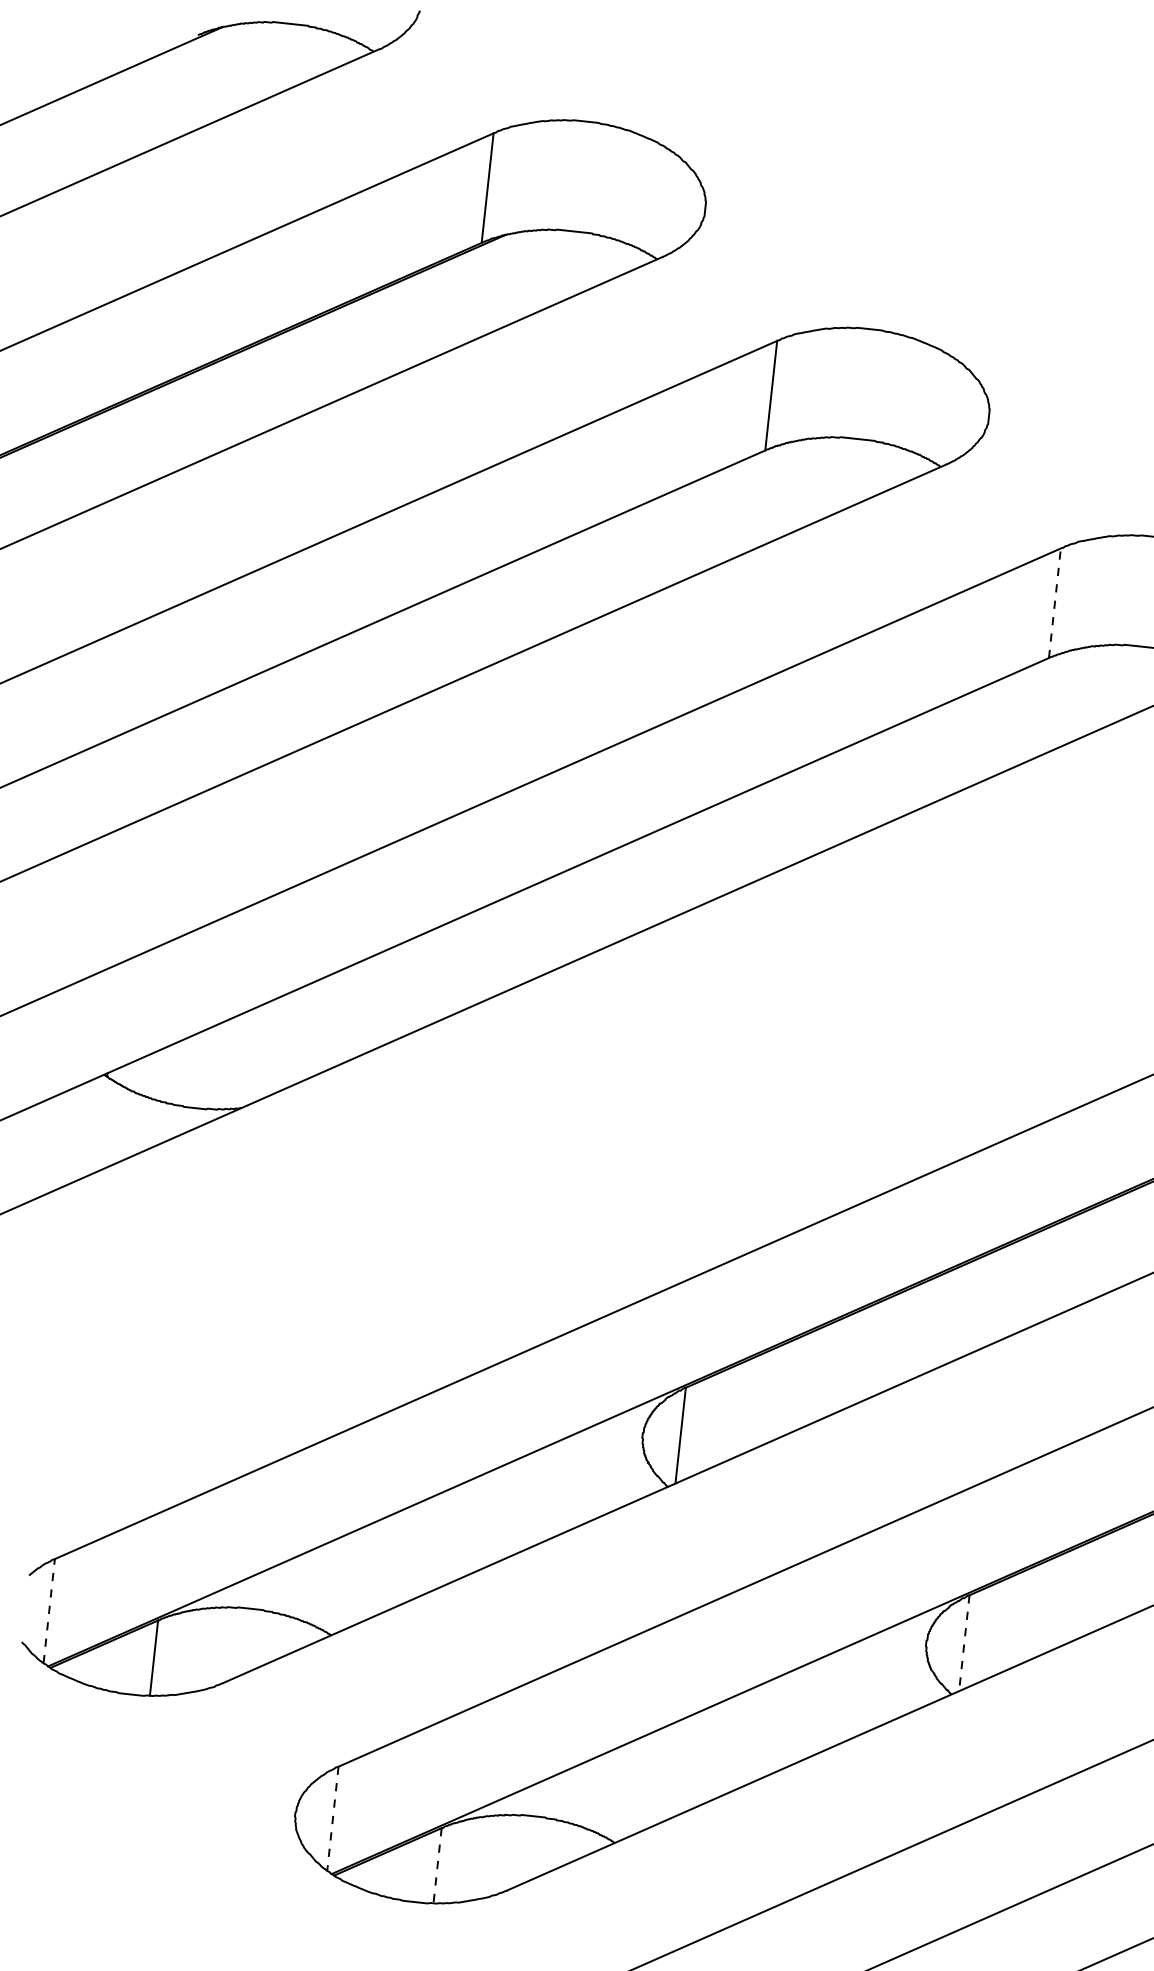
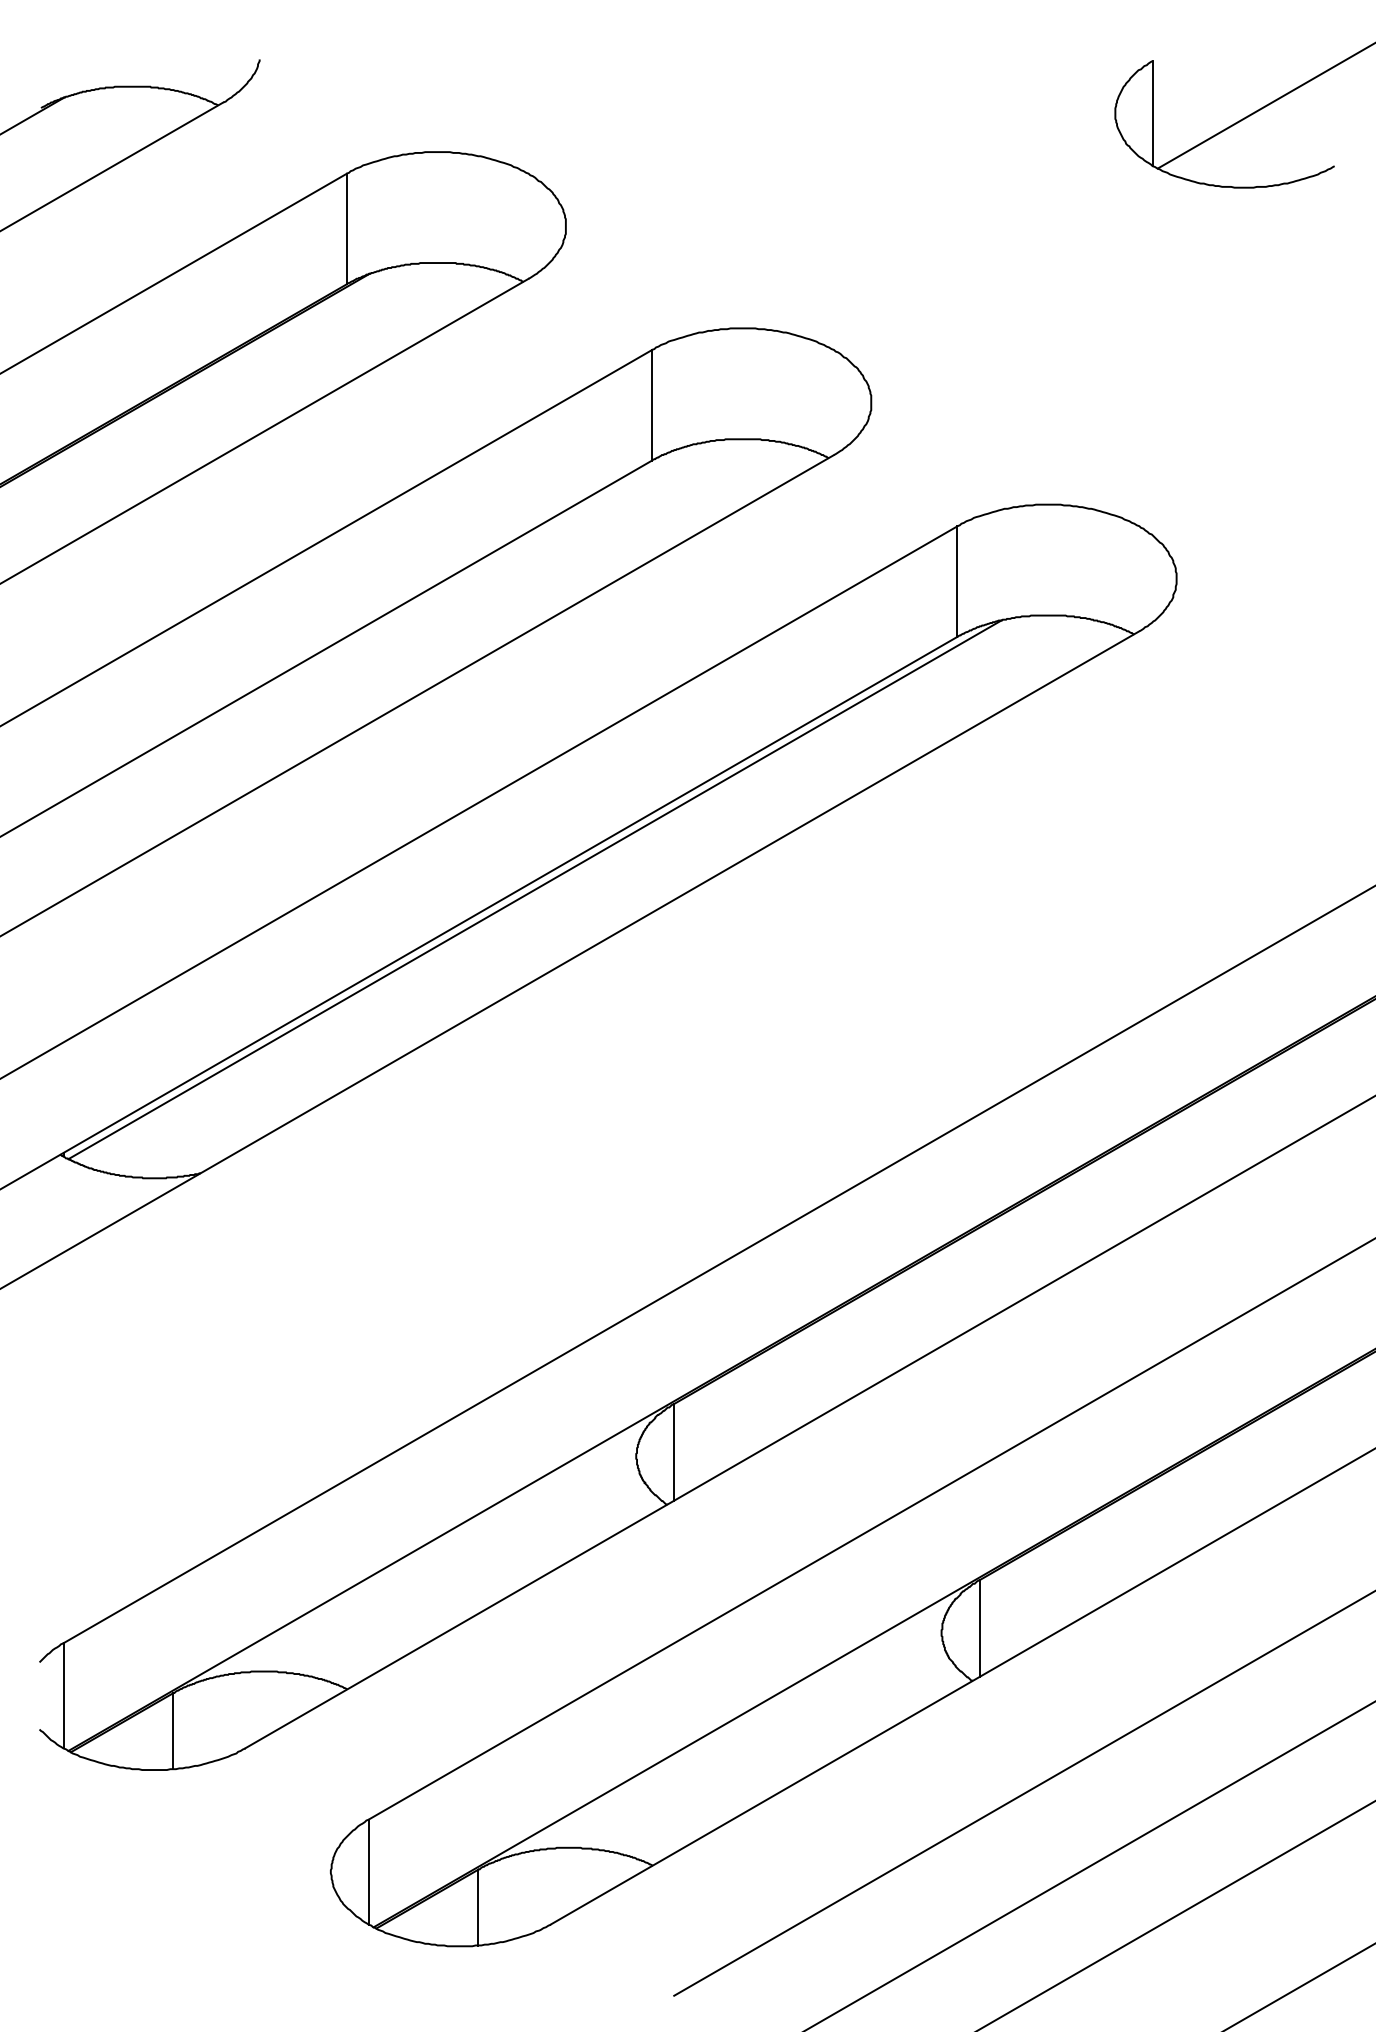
line: (1055, 603) -> (957, 581), dashed -> solid
line: (602, 862) -> (534, 889), added
line: (49, 1610) -> (63, 1695), dashed -> solid
line: (964, 1644) -> (979, 1629), dashed -> solid
line: (332, 1819) -> (368, 1872), dashed -> solid
line: (437, 1865) -> (478, 1907), dashed -> solid

